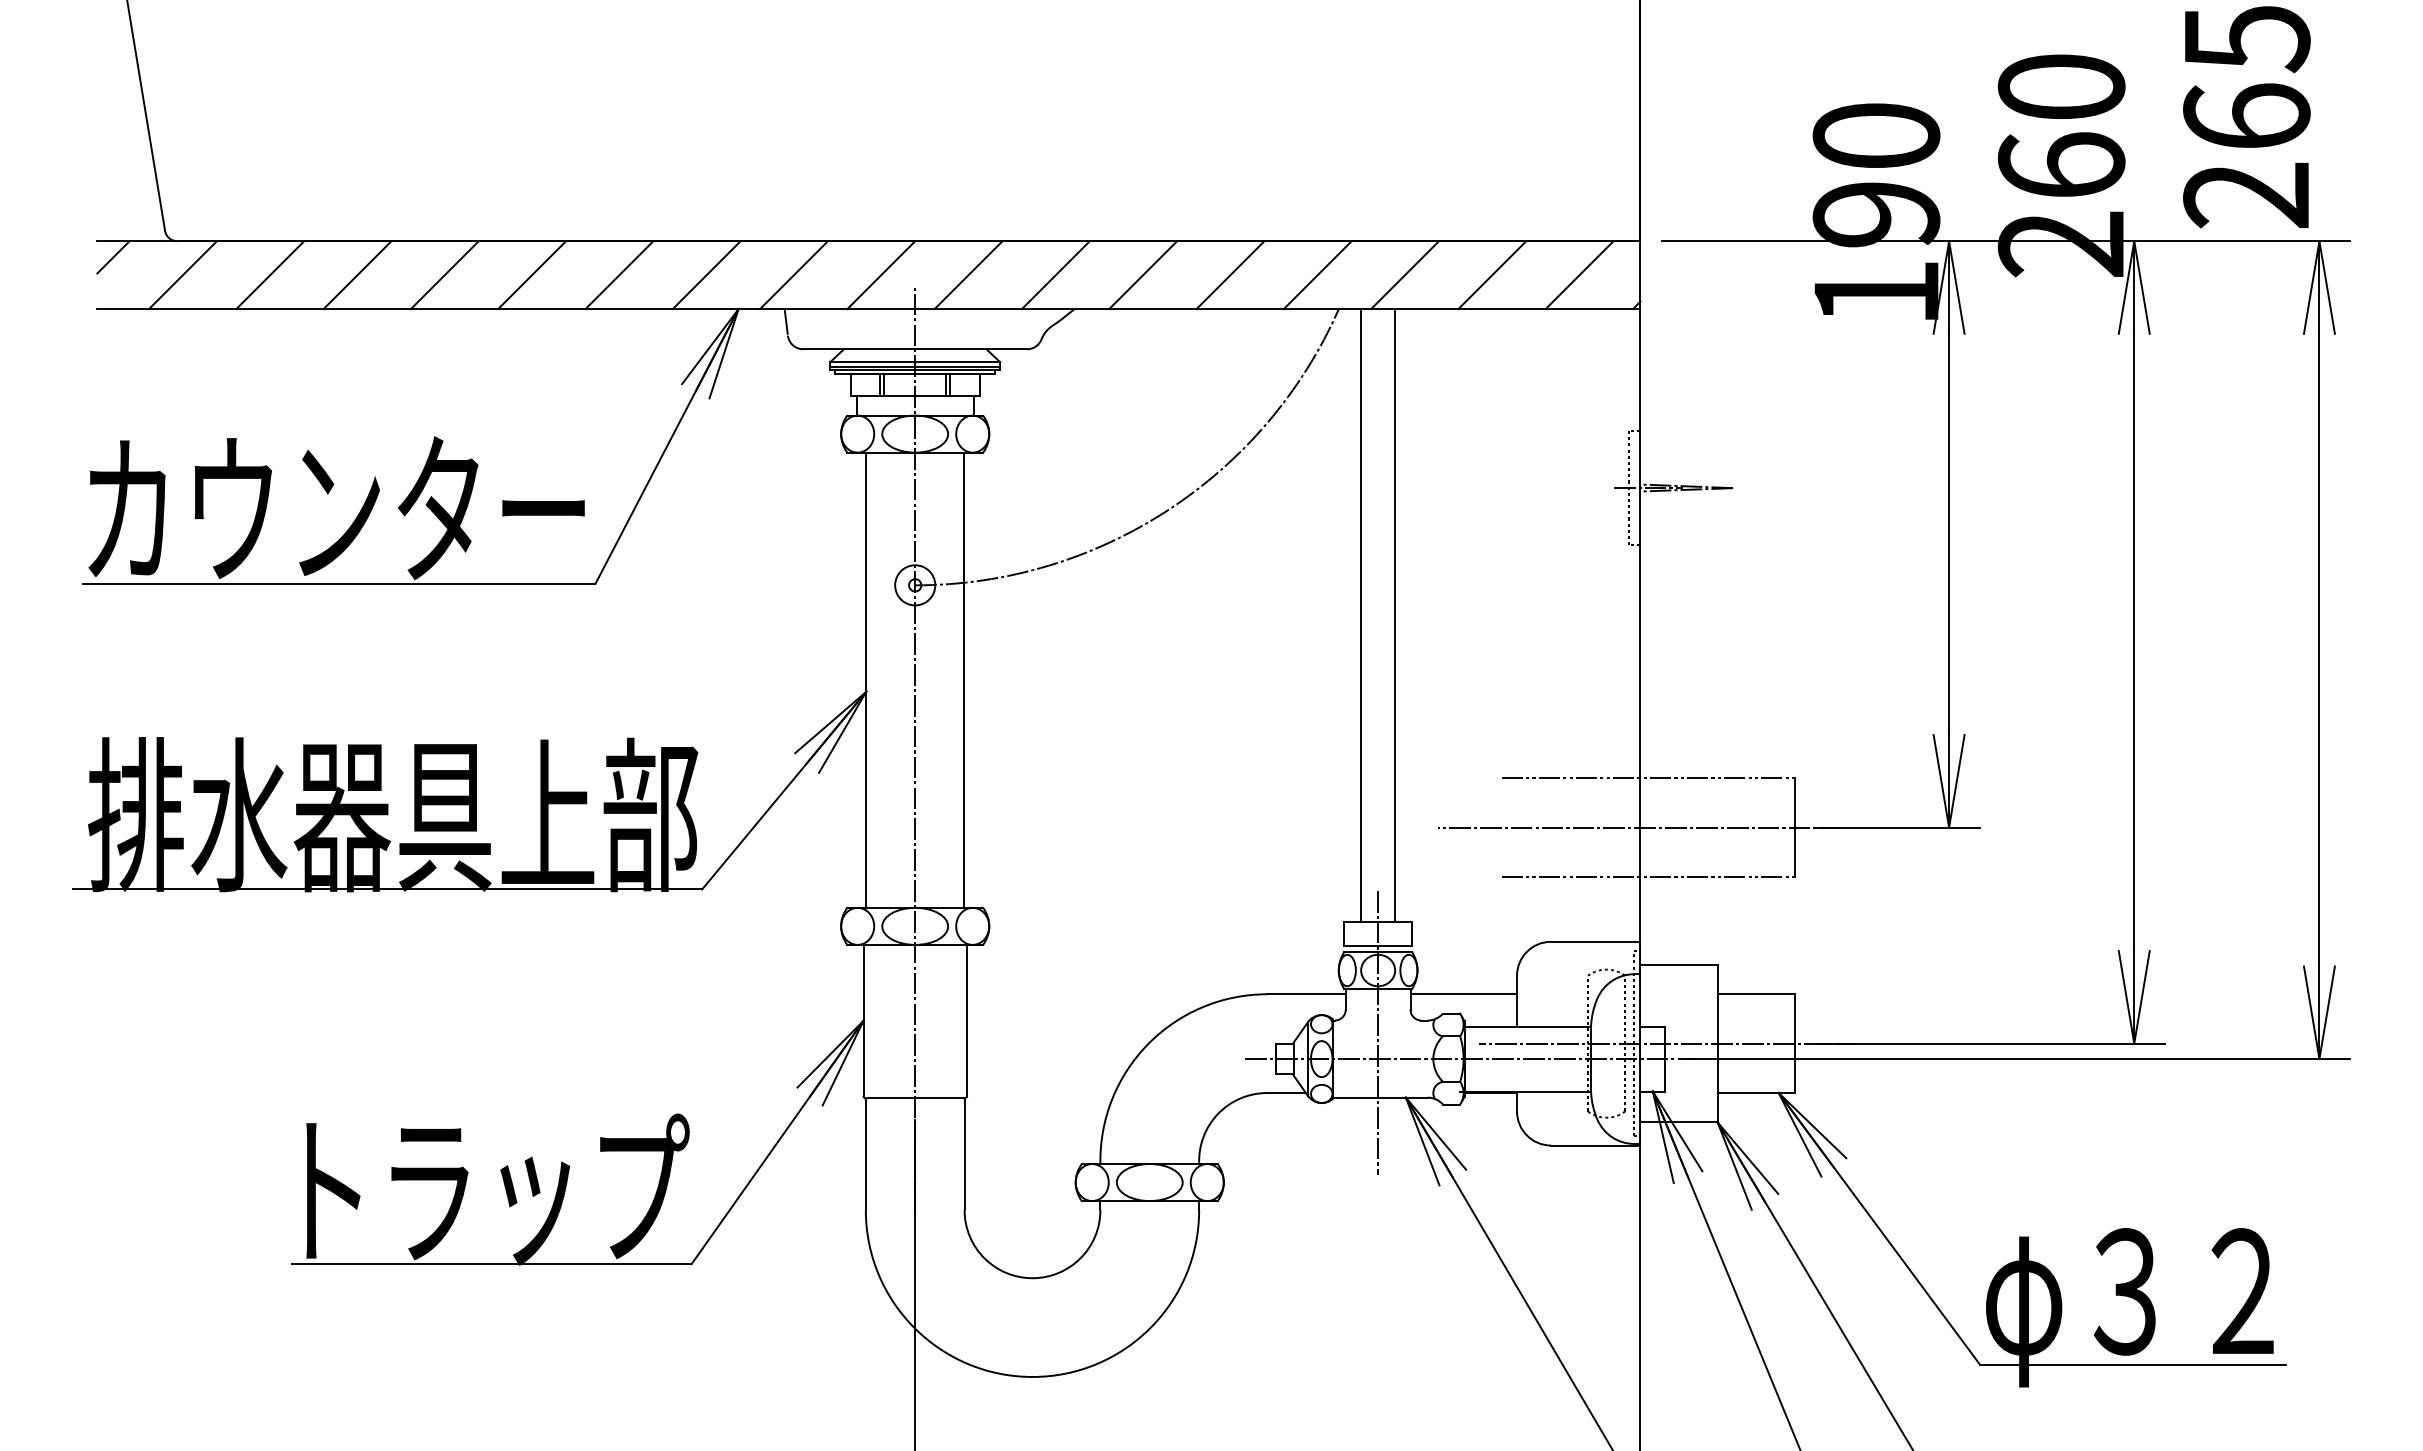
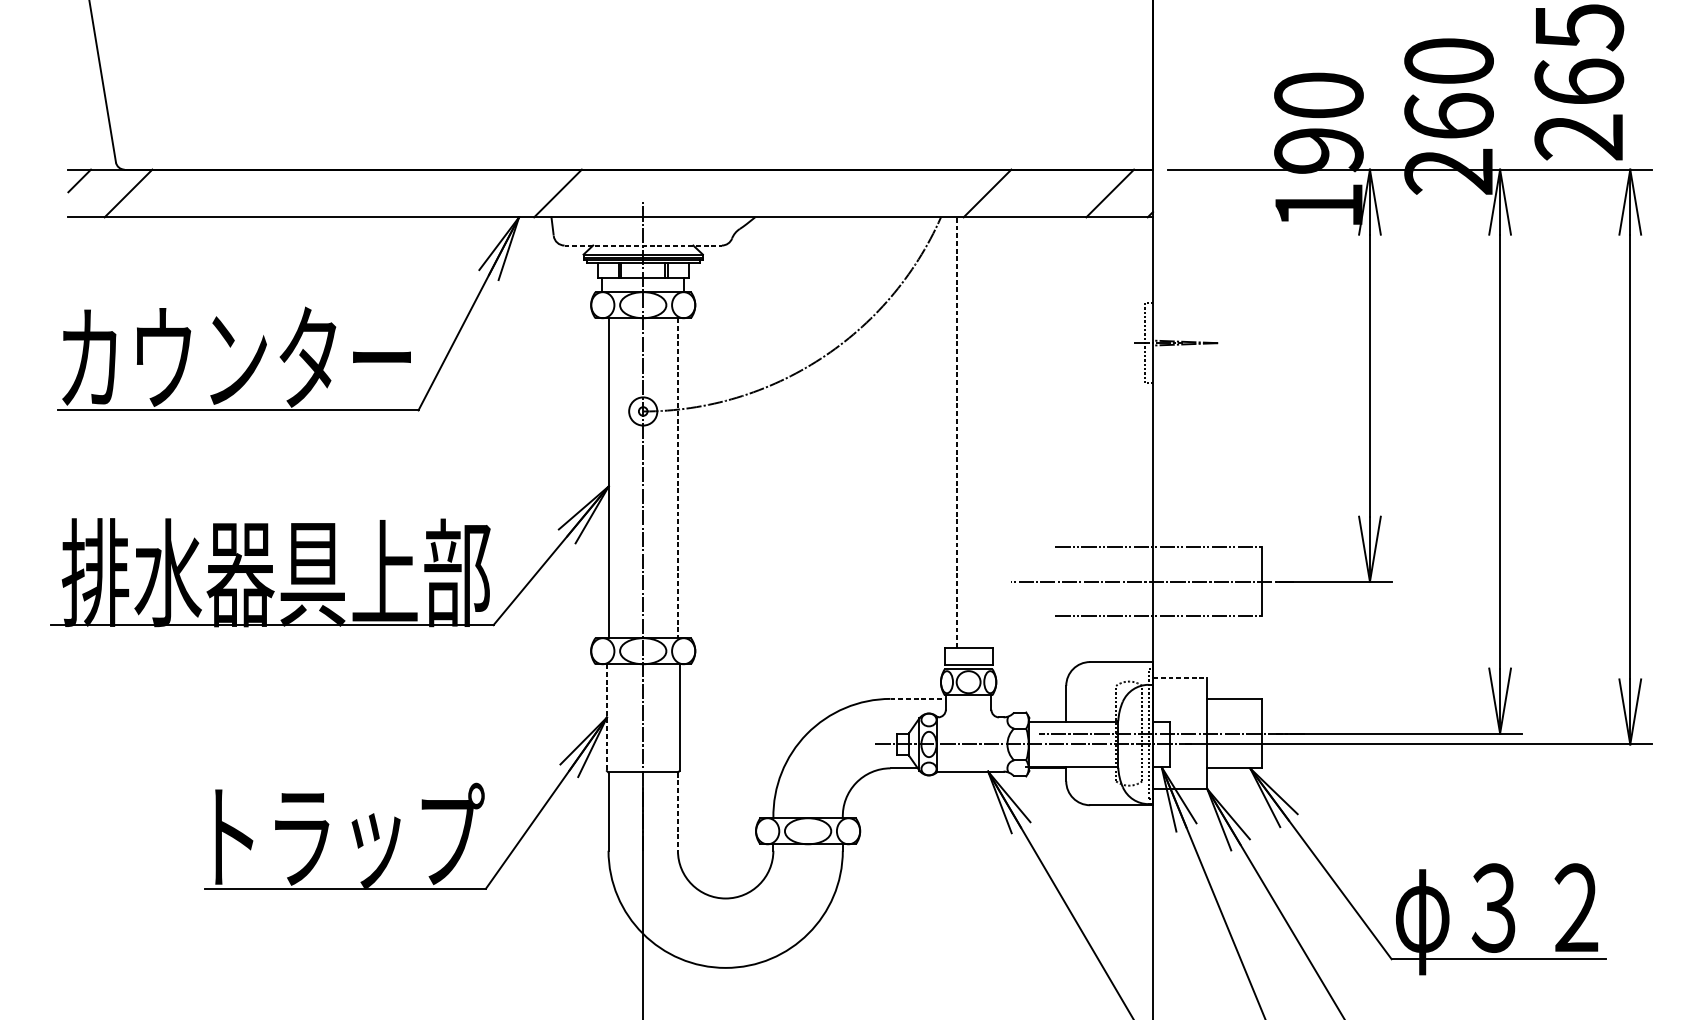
line: (270, 275) -> (190, 193), removed
line: (357, 275) -> (251, 193), removed
line: (444, 275) -> (312, 193), removed
line: (532, 275) -> (374, 193), removed
line: (619, 275) -> (435, 193), removed
line: (706, 275) -> (496, 193), removed
line: (881, 275) -> (619, 193), removed
line: (968, 275) -> (680, 193), removed
line: (1055, 275) -> (741, 193), removed
line: (1143, 275) -> (803, 193), removed
line: (1230, 275) -> (864, 193), removed
line: (1317, 275) -> (926, 193), removed
line: (1492, 275) -> (1049, 193), removed
line: (915, 349) -> (643, 245), solid -> dashed
line: (1361, 614) -> (956, 431), solid -> dashed
line: (1395, 615) -> (980, 432), removed
line: (964, 680) -> (677, 478), solid -> dashed
line: (1679, 964) -> (1180, 677), solid -> dashed
line: (1306, 994) -> (918, 699), solid -> dashed
line: (1463, 994) -> (1028, 699), removed
line: (863, 1020) -> (606, 717), solid -> dashed
line: (1378, 1032) -> (968, 725), removed
line: (964, 1154) -> (677, 811), solid -> dashed

